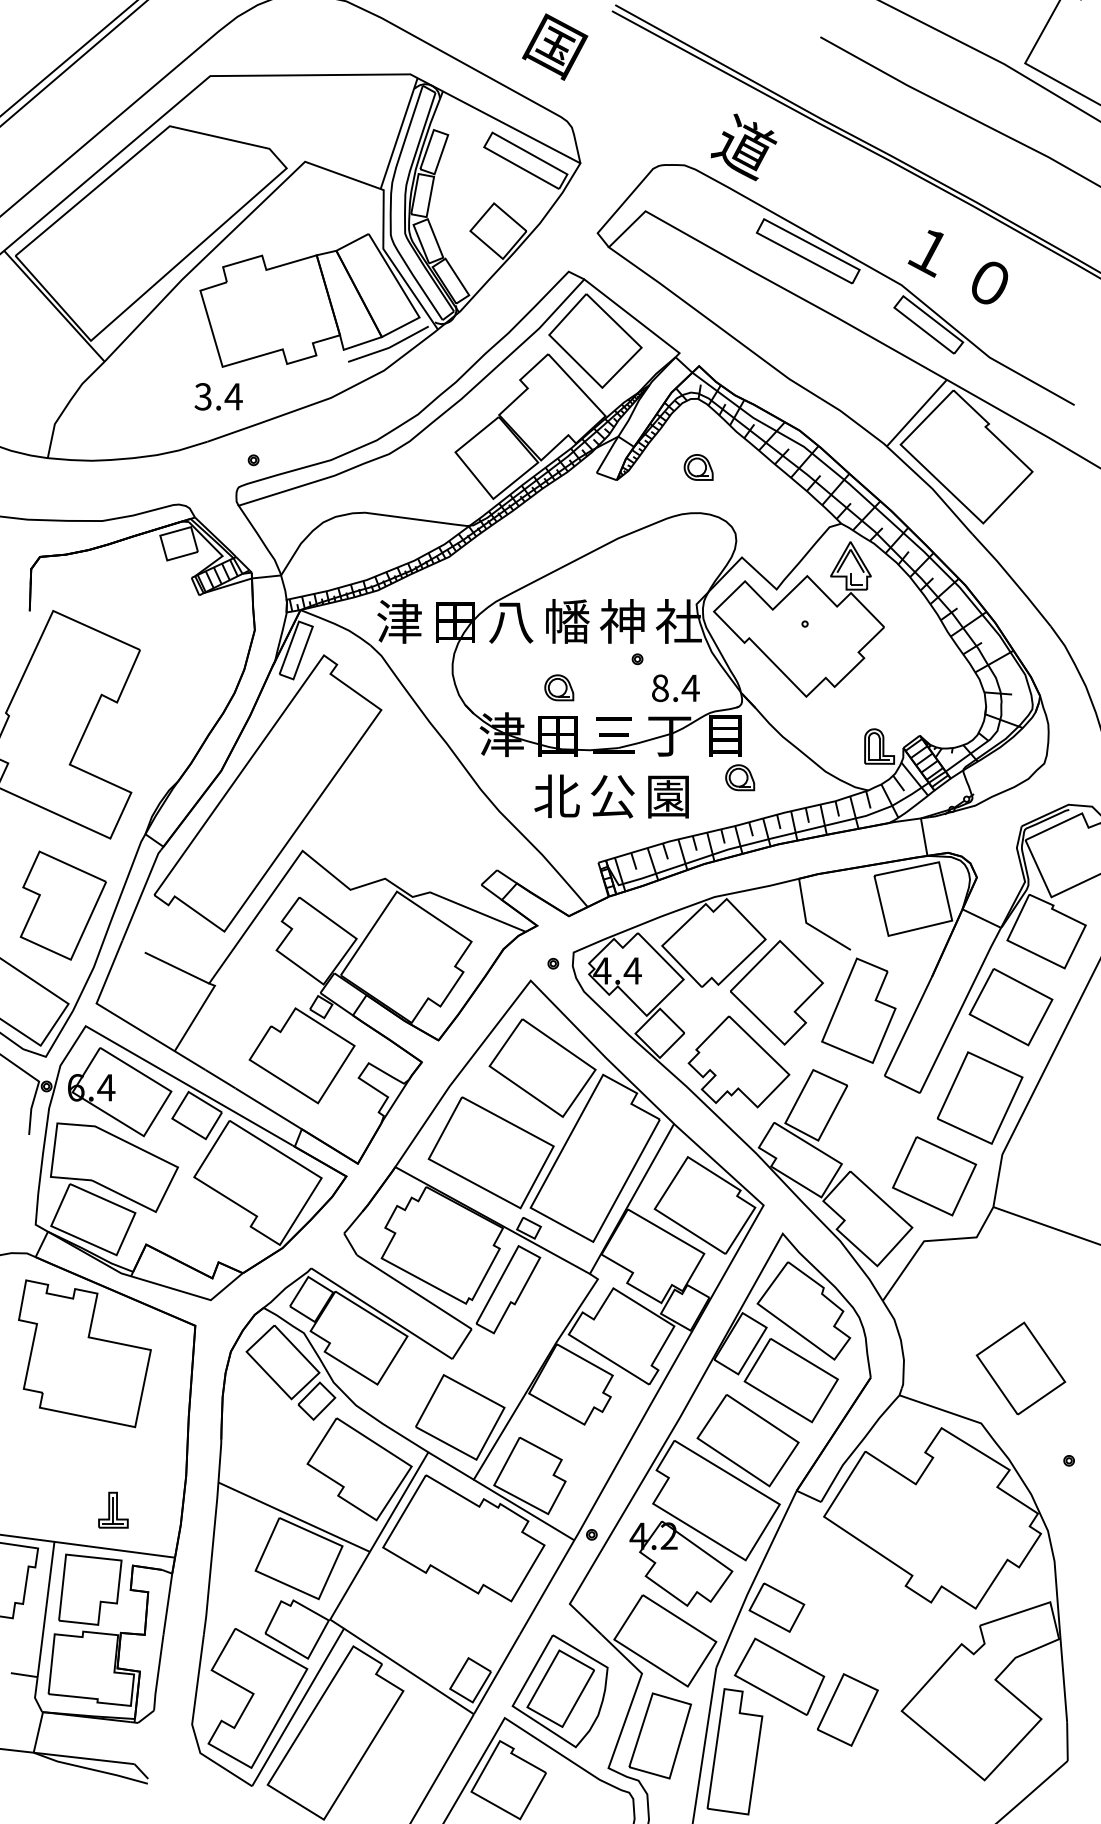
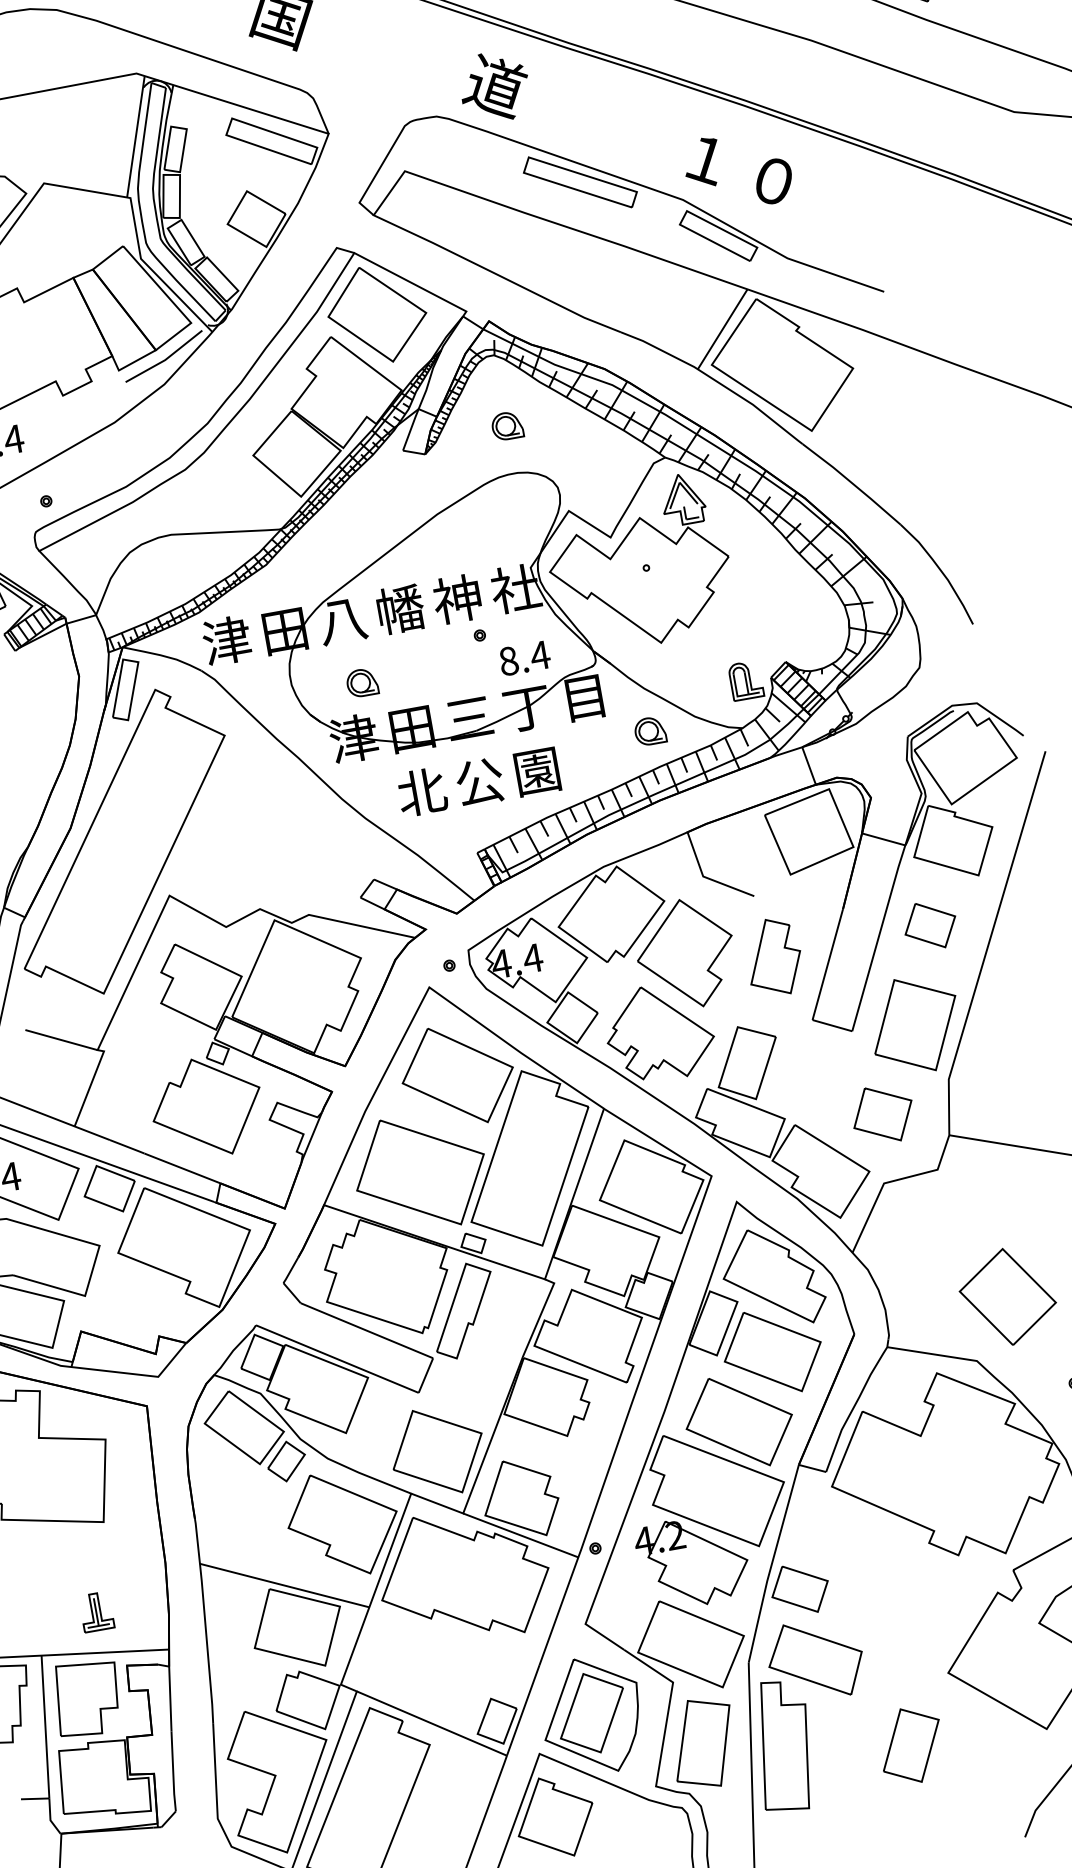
part: (559, 687) -> (362, 682), moved
part: (740, 777) -> (650, 730), moved
part: (1010, 1007) -> (929, 925), size x0.6
part: (858, 1010) -> (773, 957), size x0.7
part: (934, 1176) -> (882, 1114), size x0.7
part: (847, 1709) -> (910, 1745), moved

